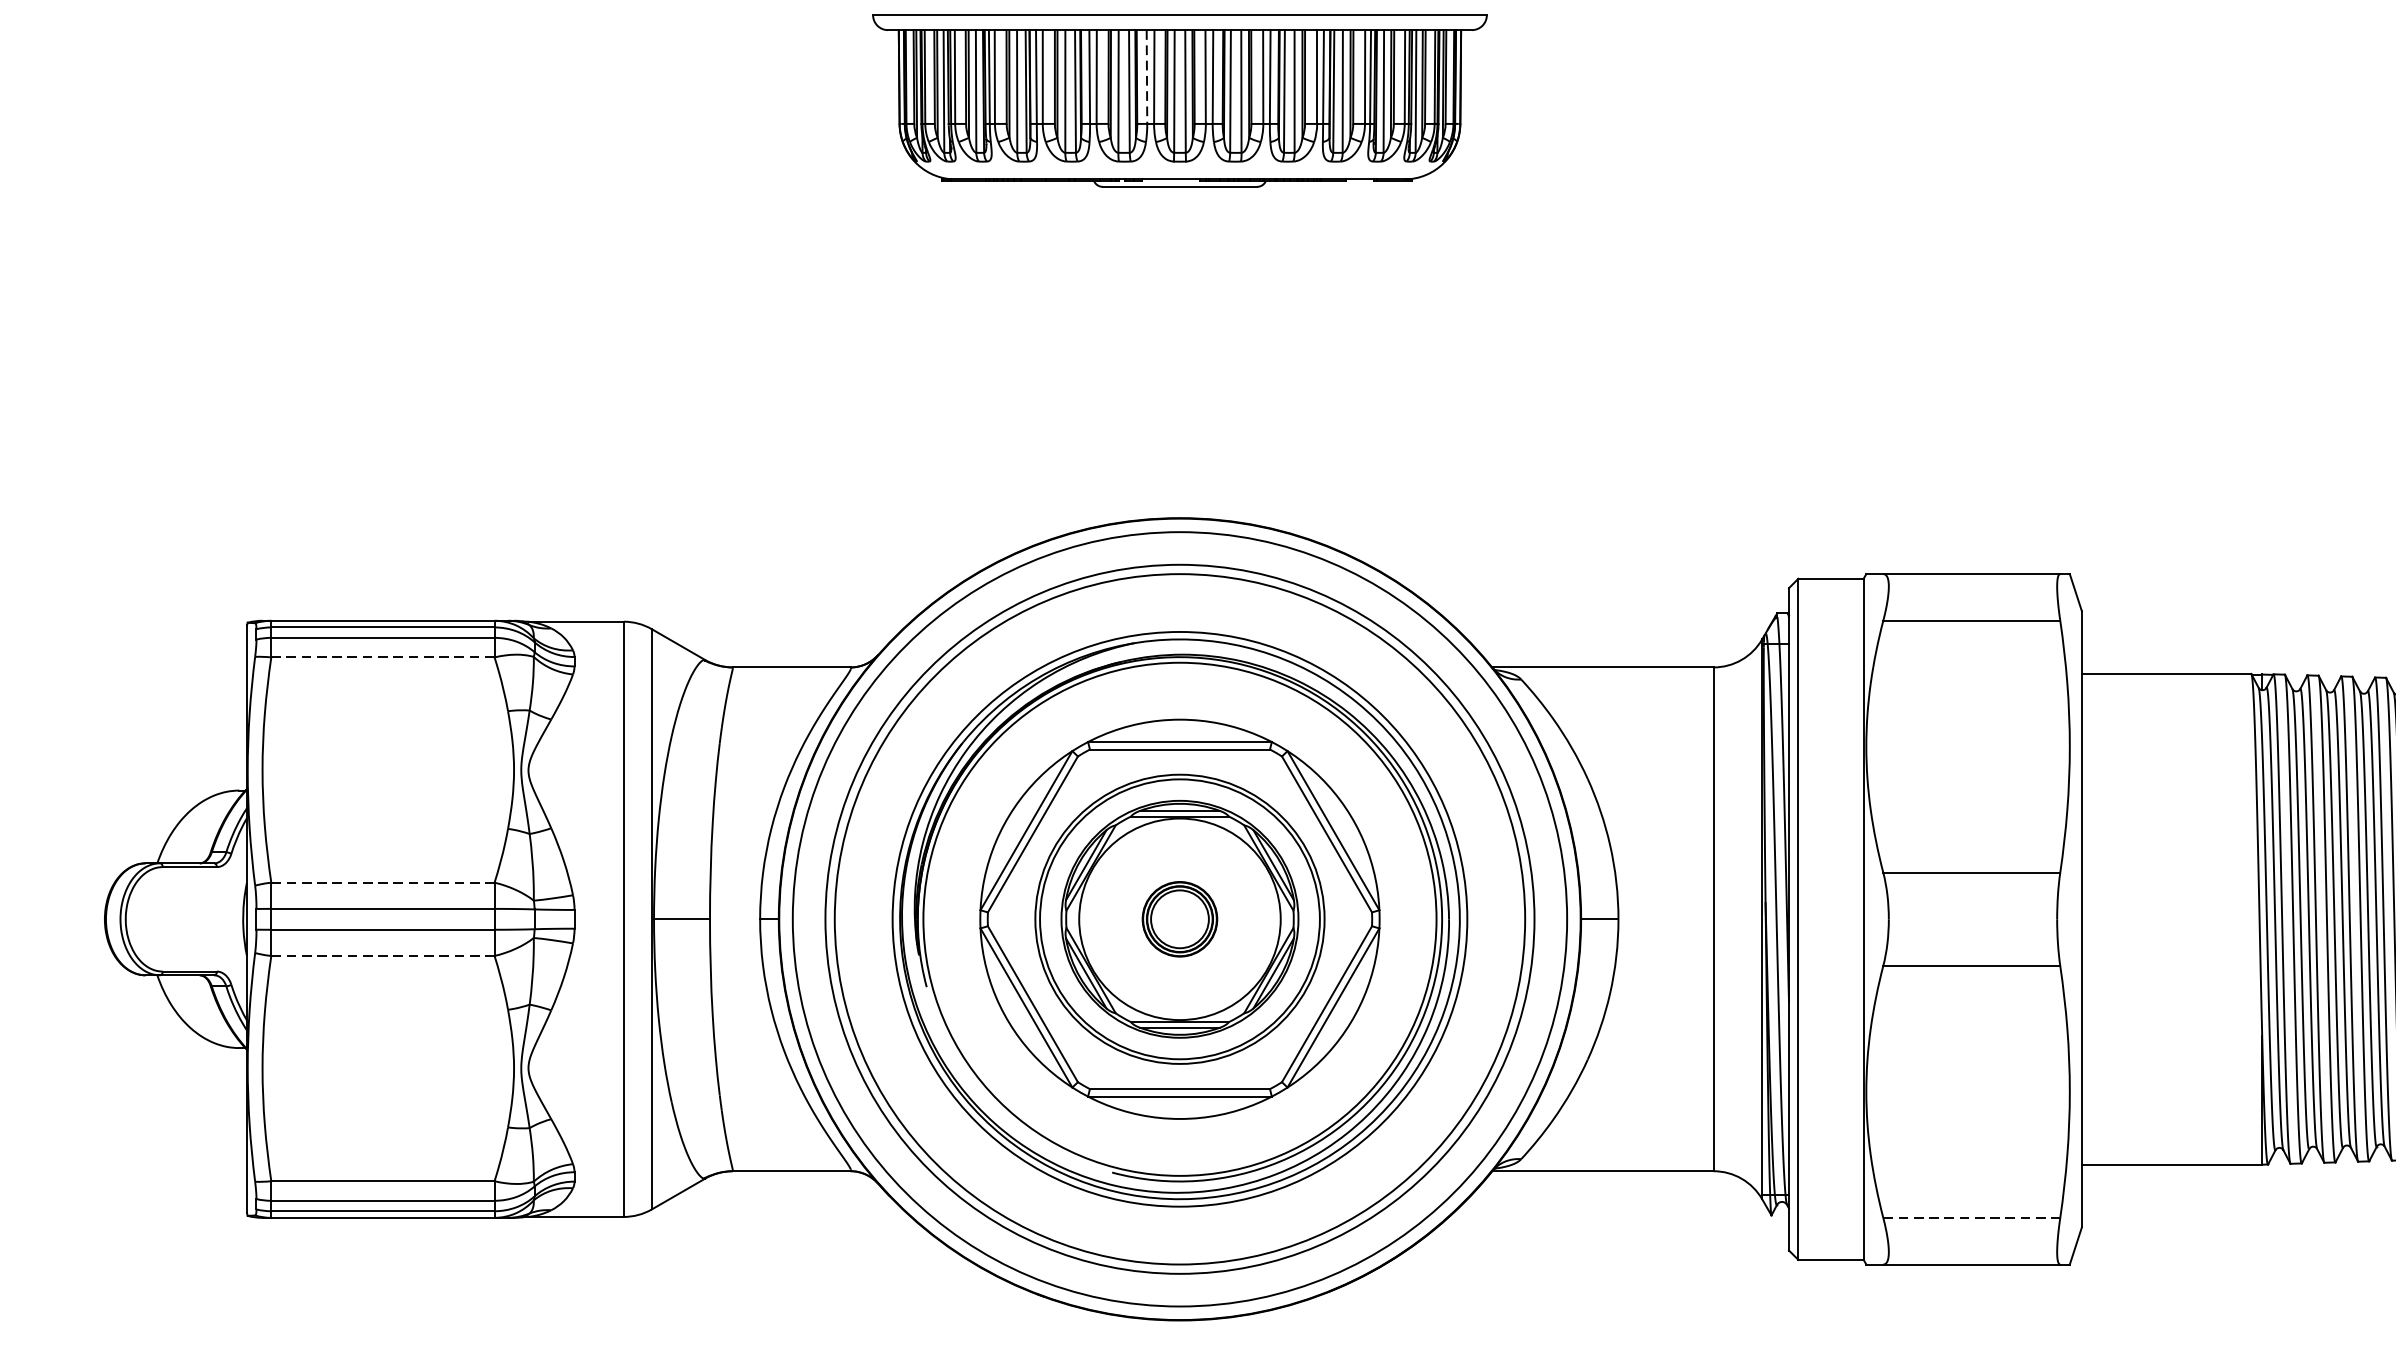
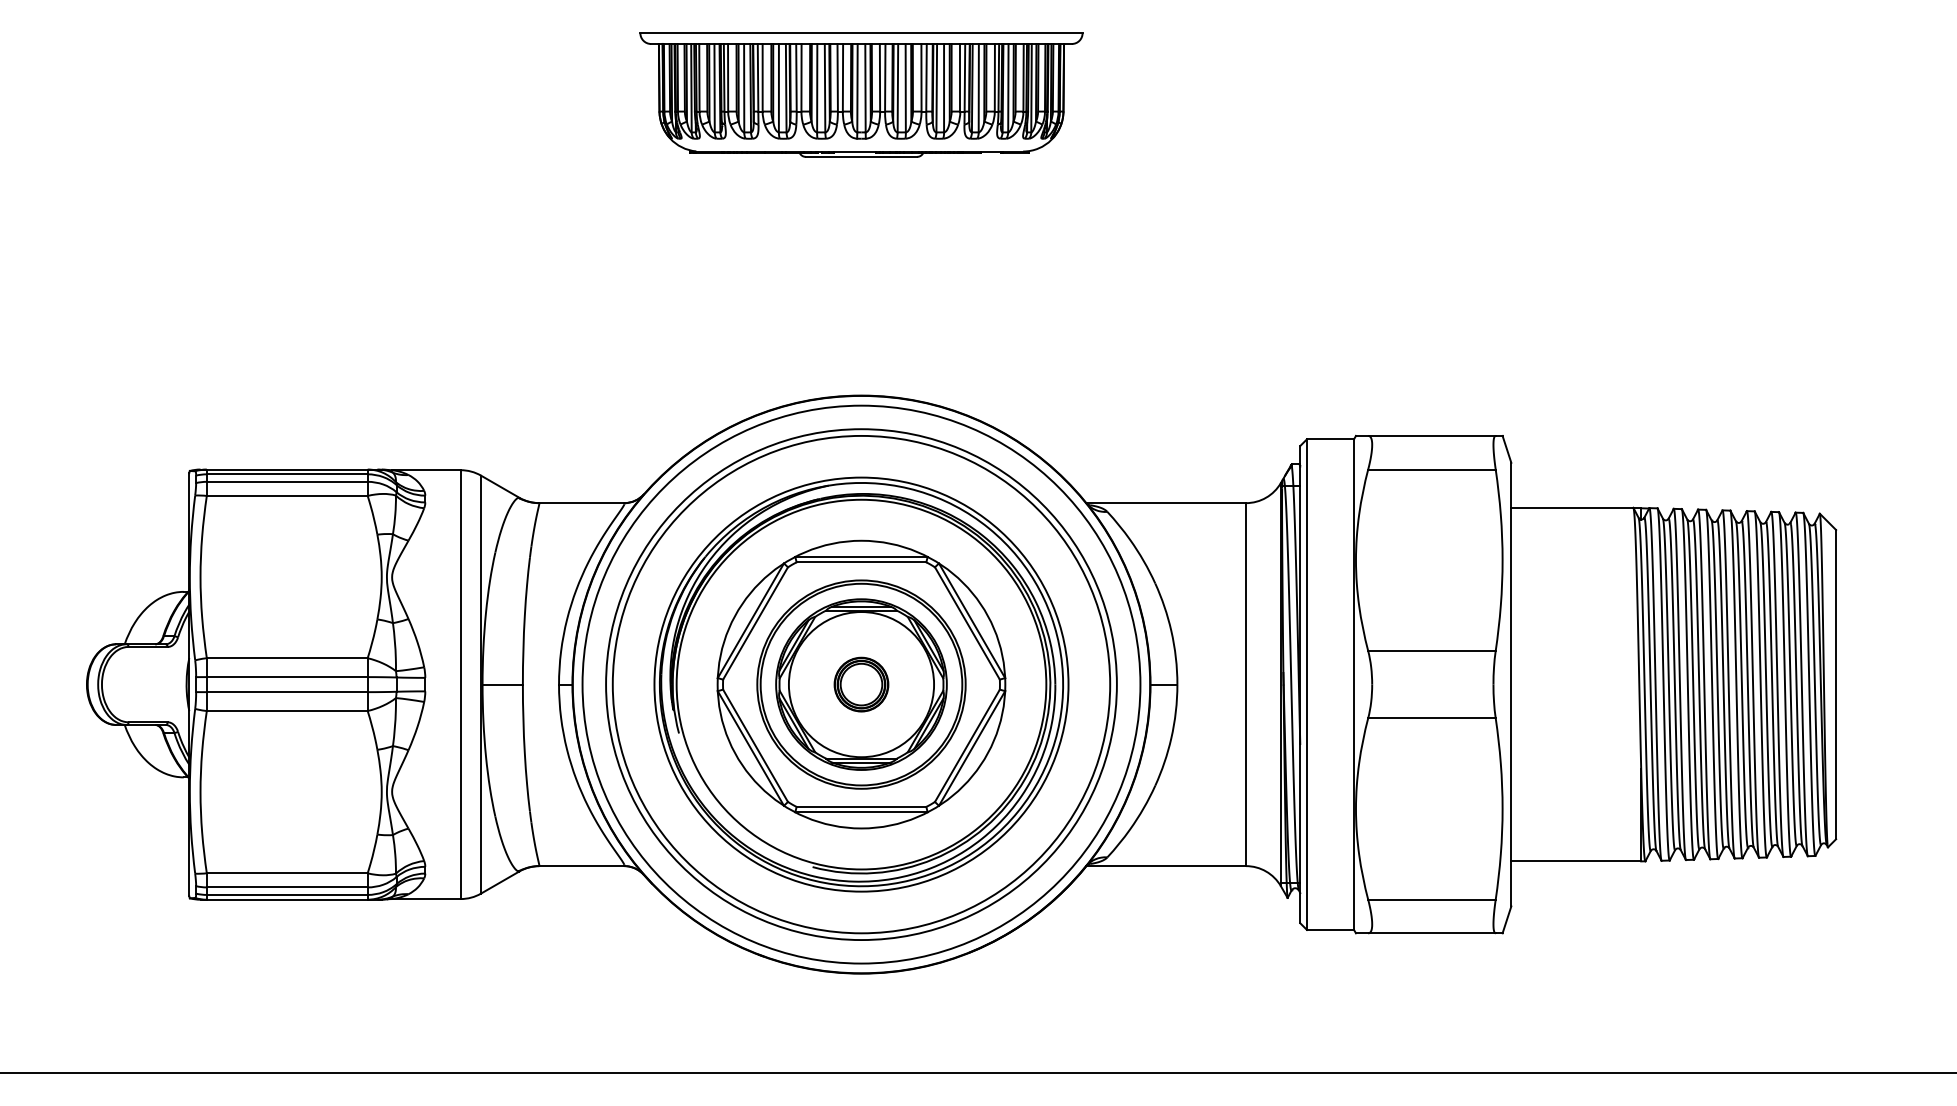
line: (1146, 76) -> (837, 77), dashed -> solid
line: (381, 656) -> (286, 495), dashed -> solid
line: (383, 883) -> (287, 658), dashed -> solid
line: (383, 956) -> (287, 711), dashed -> solid
line: (1971, 1217) -> (1431, 899), dashed -> solid

